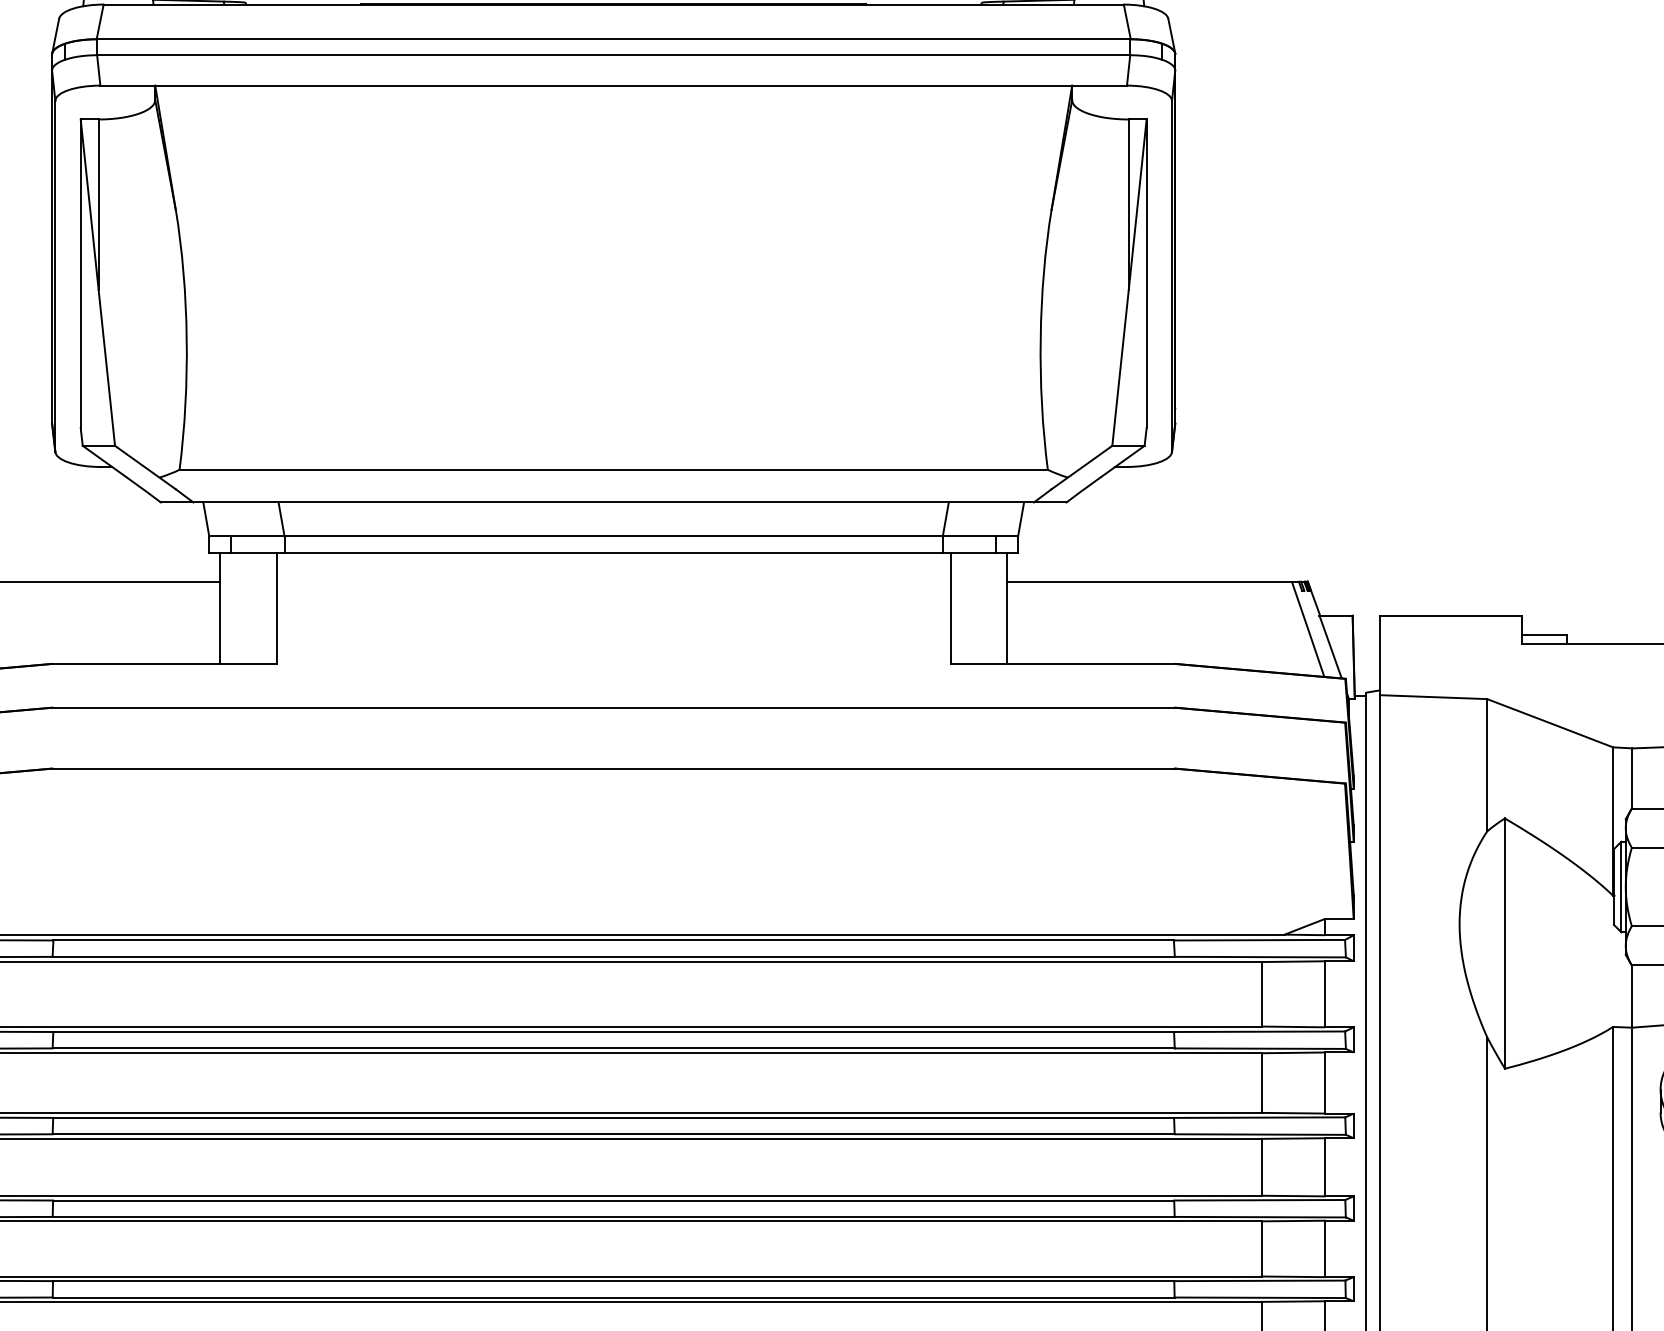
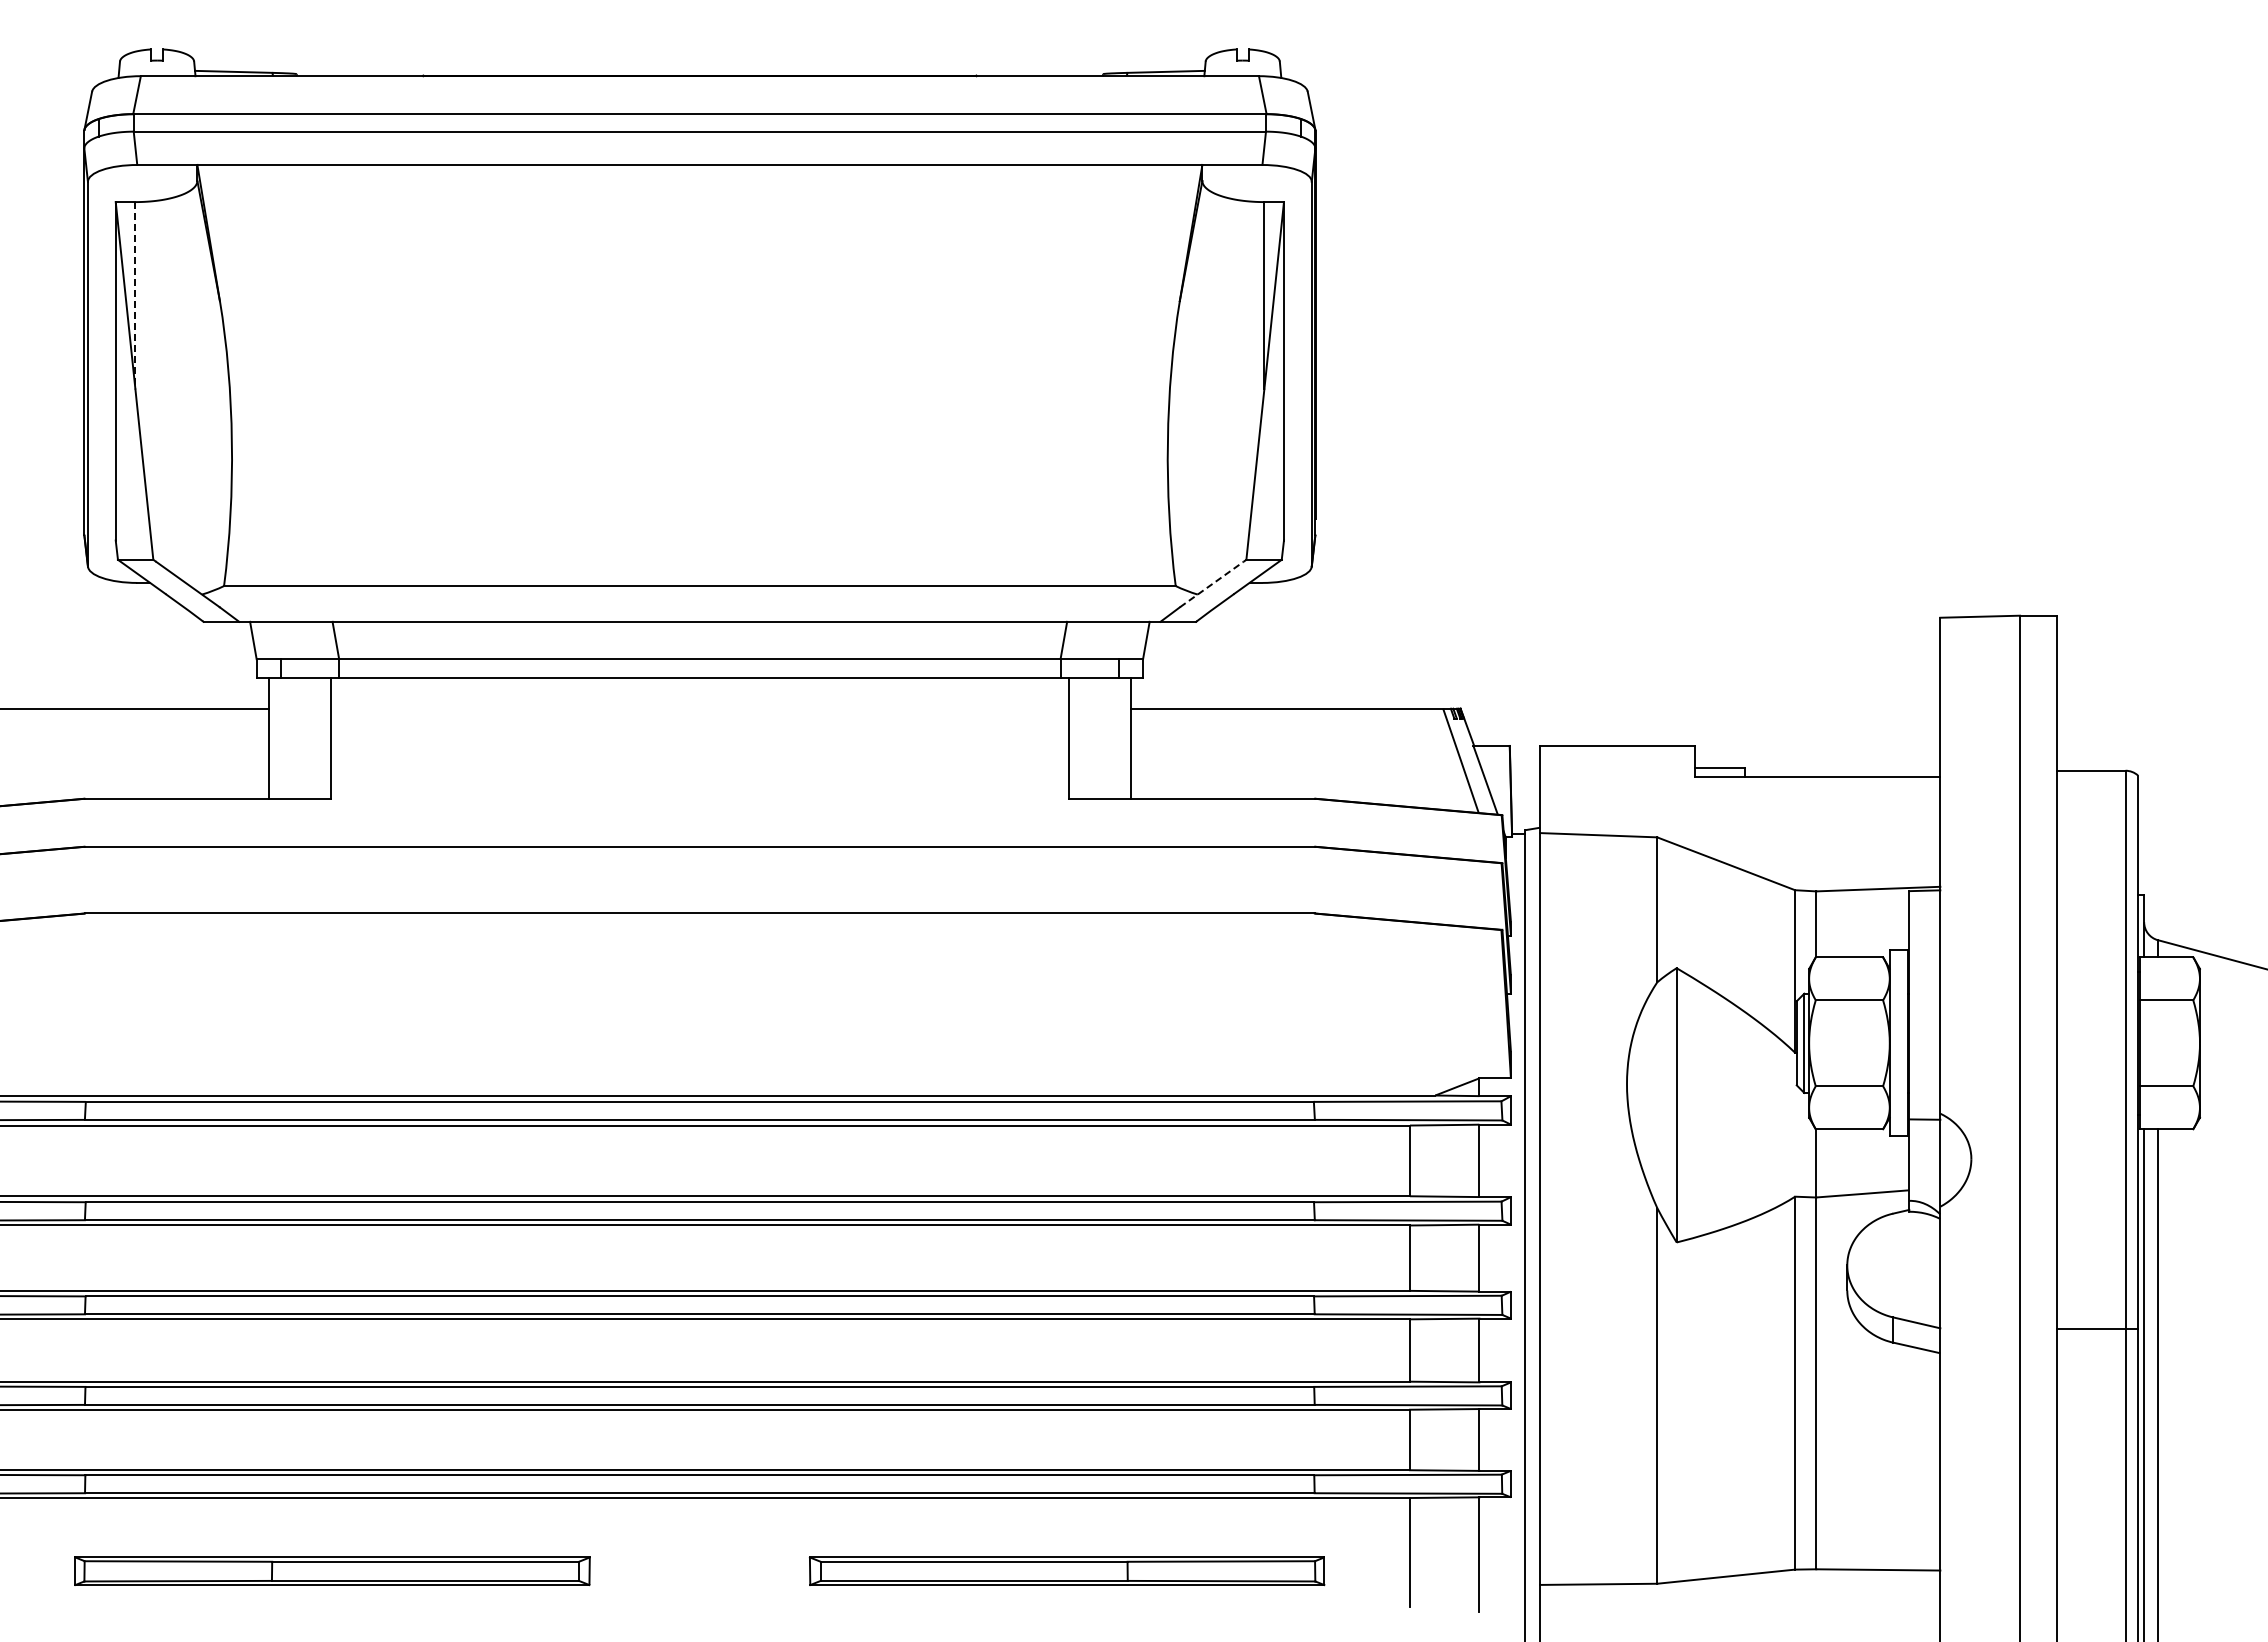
line: (98, 204) -> (135, 295), solid -> dashed
line: (1081, 468) -> (1212, 584), solid -> dashed

